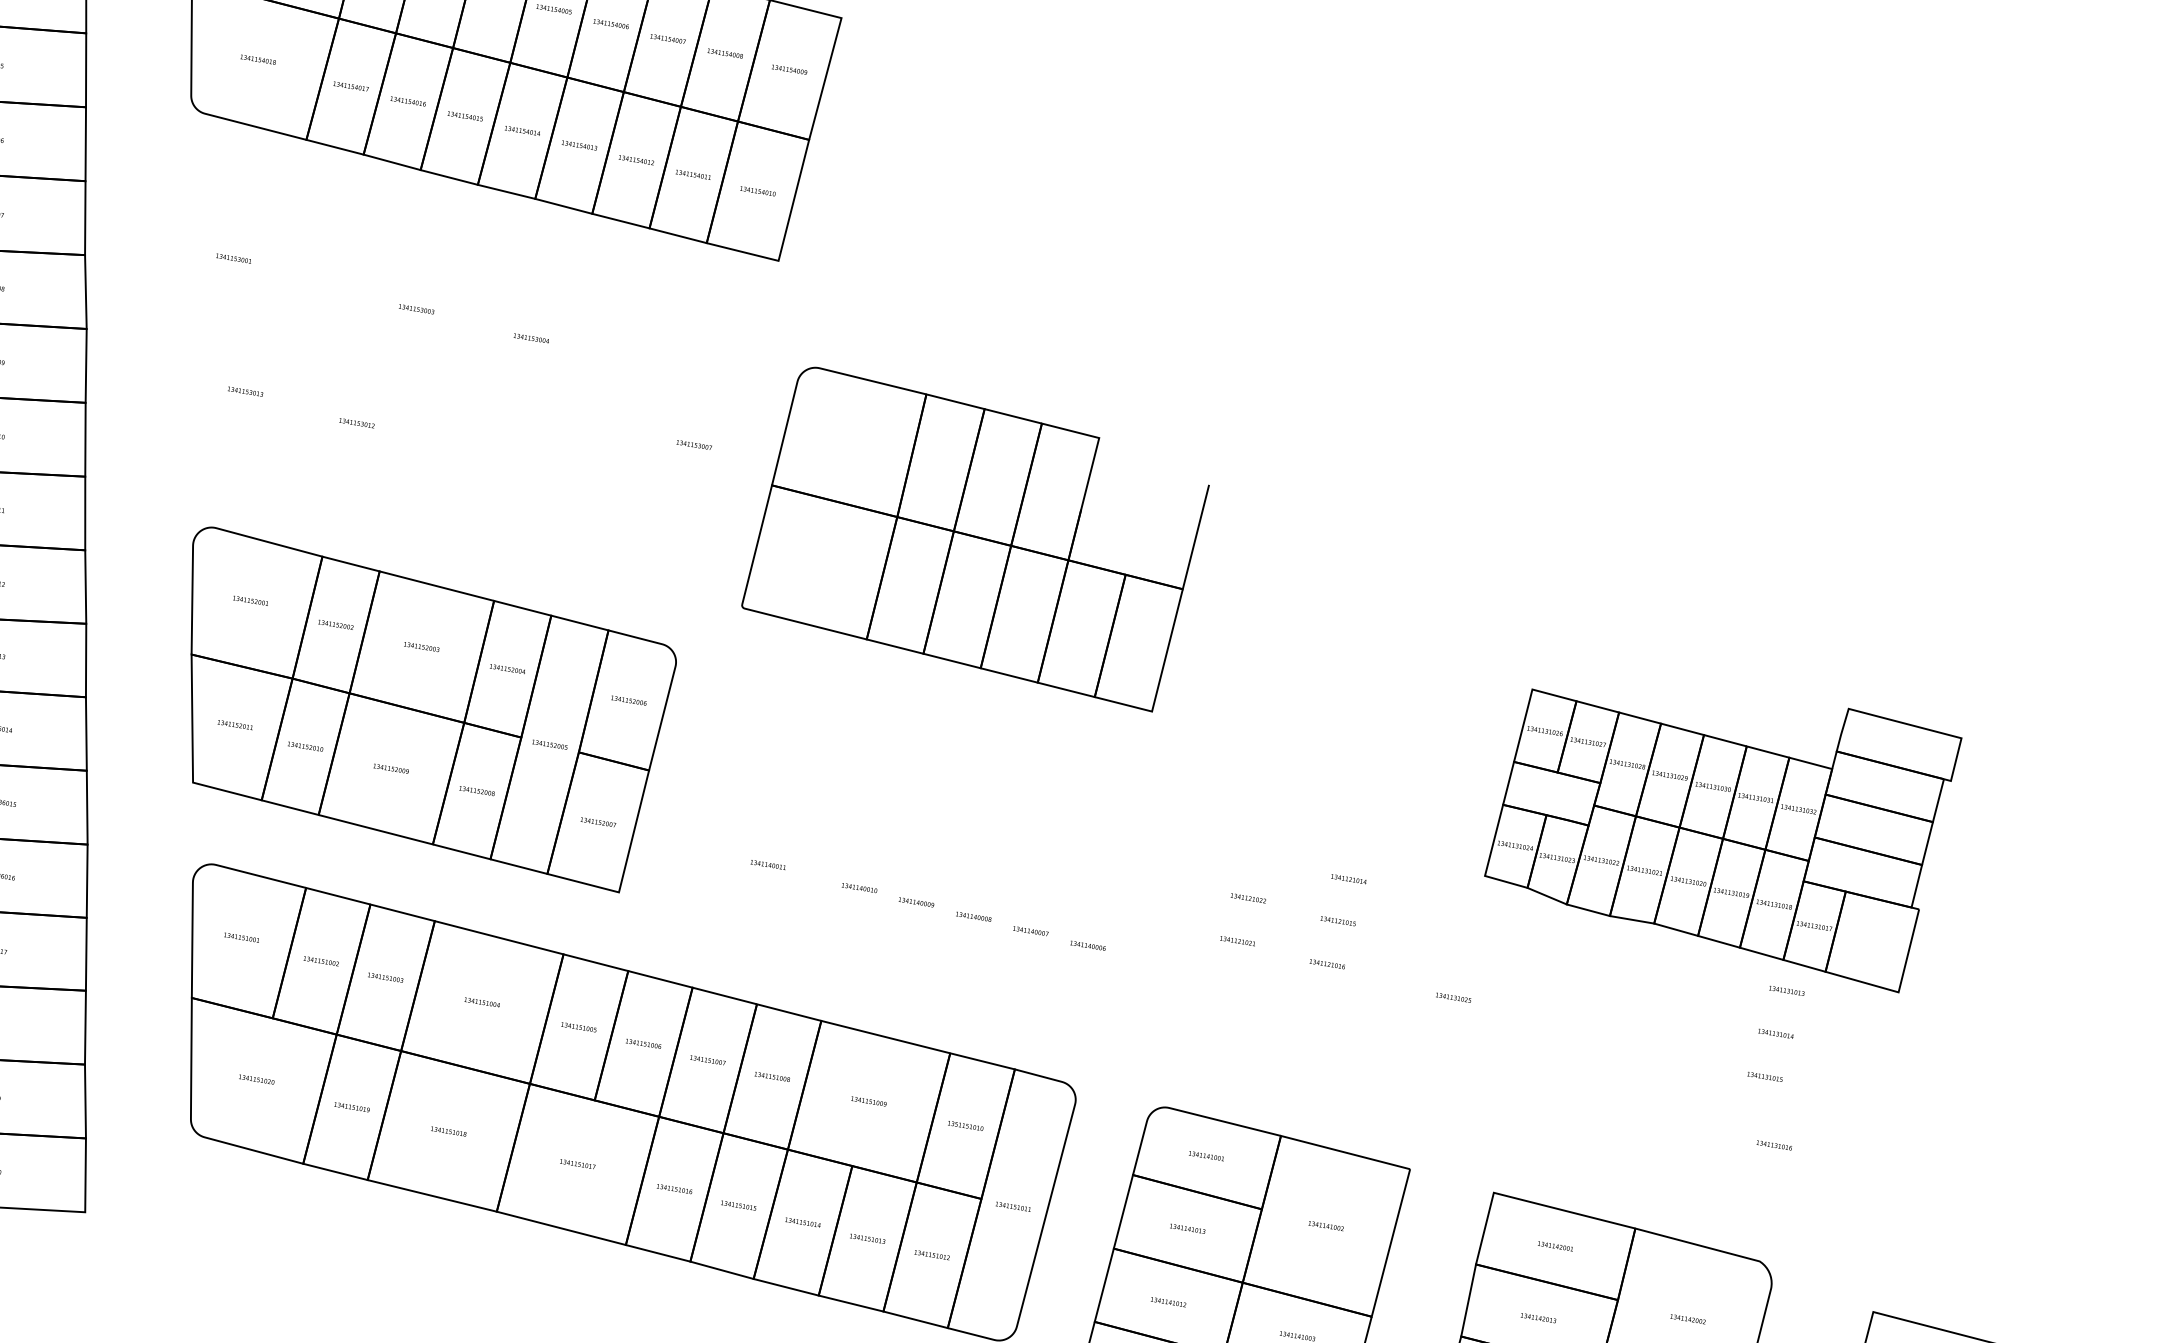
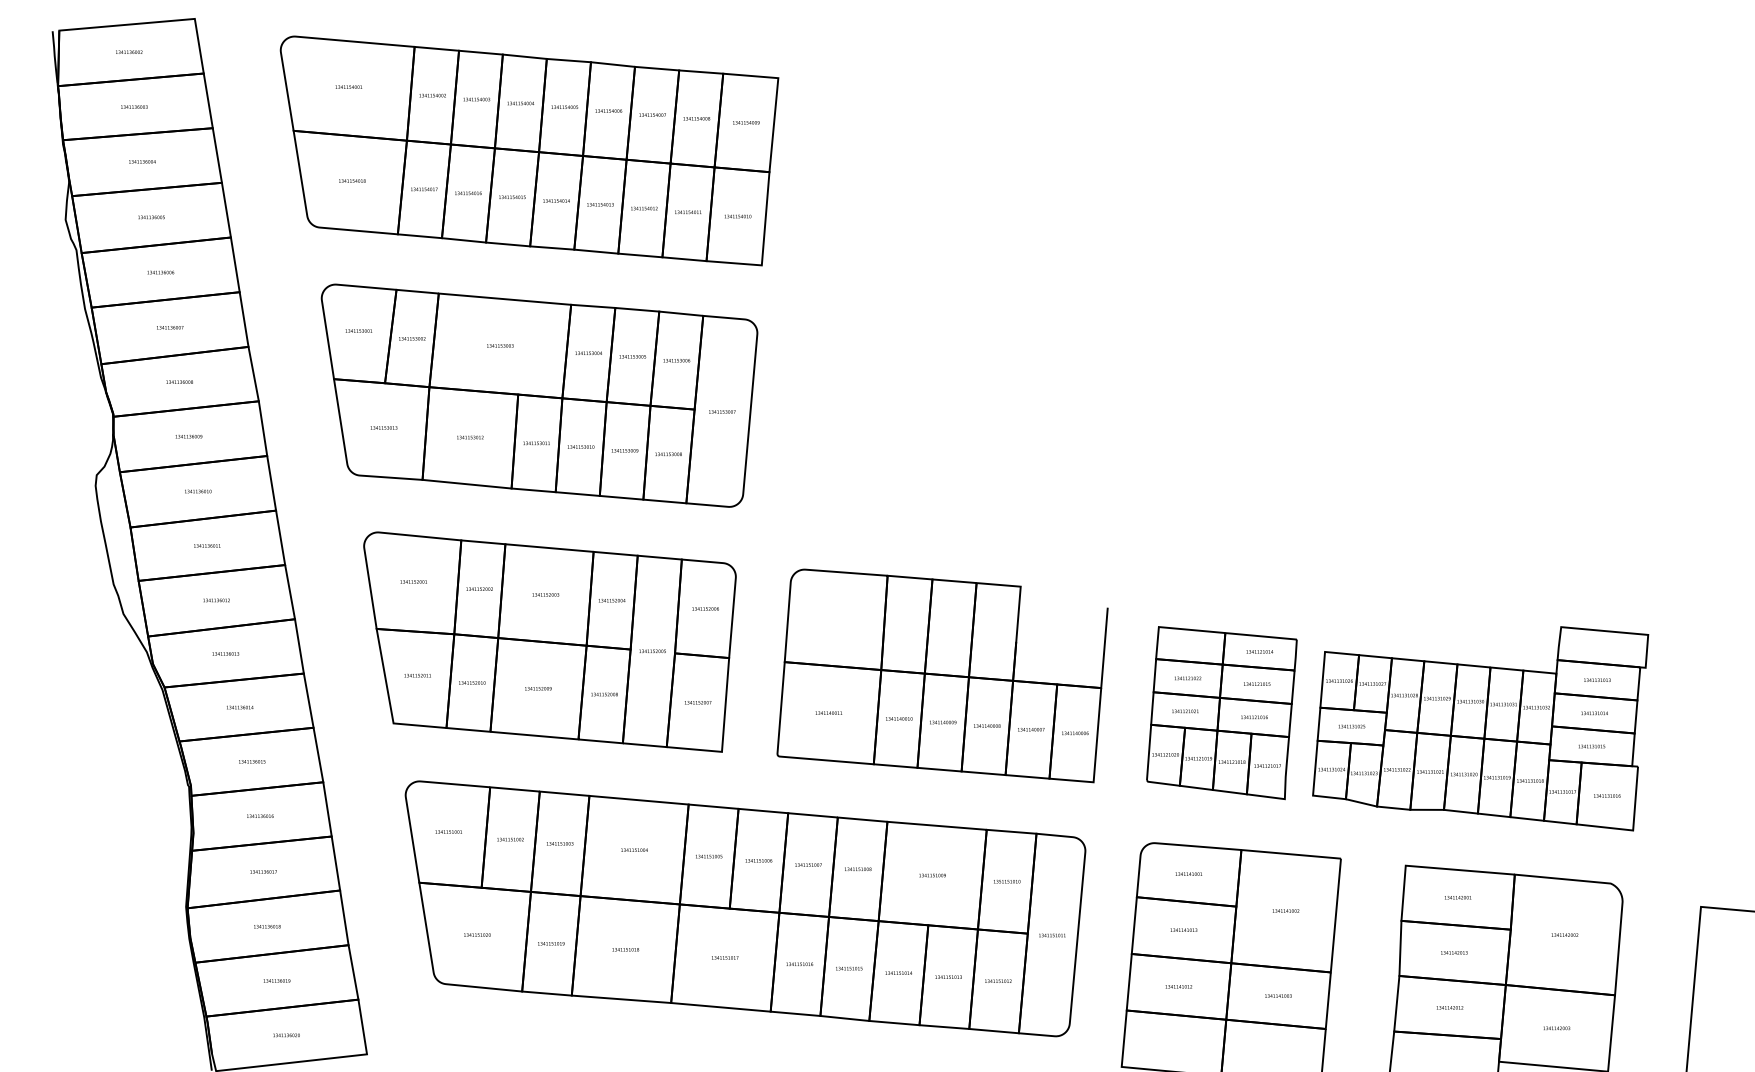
part: (457, 383) -> (539, 395), added
part: (976, 537) -> (942, 675), moved
part: (1720, 824) -> (1480, 728), moved
part: (1284, 951) -> (1221, 713), added

